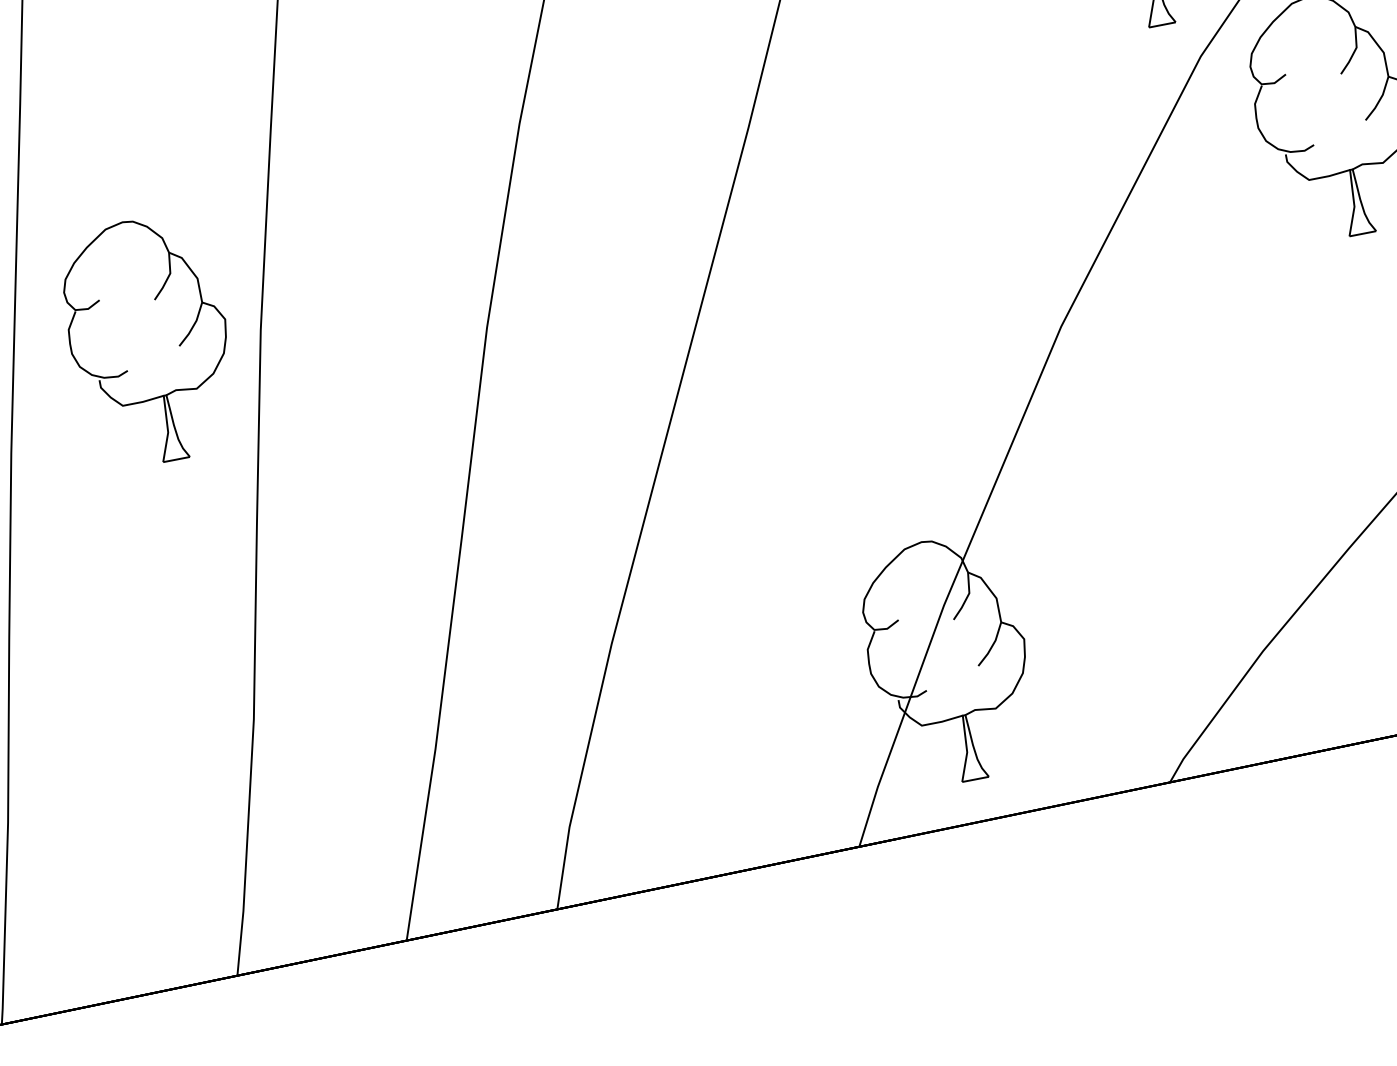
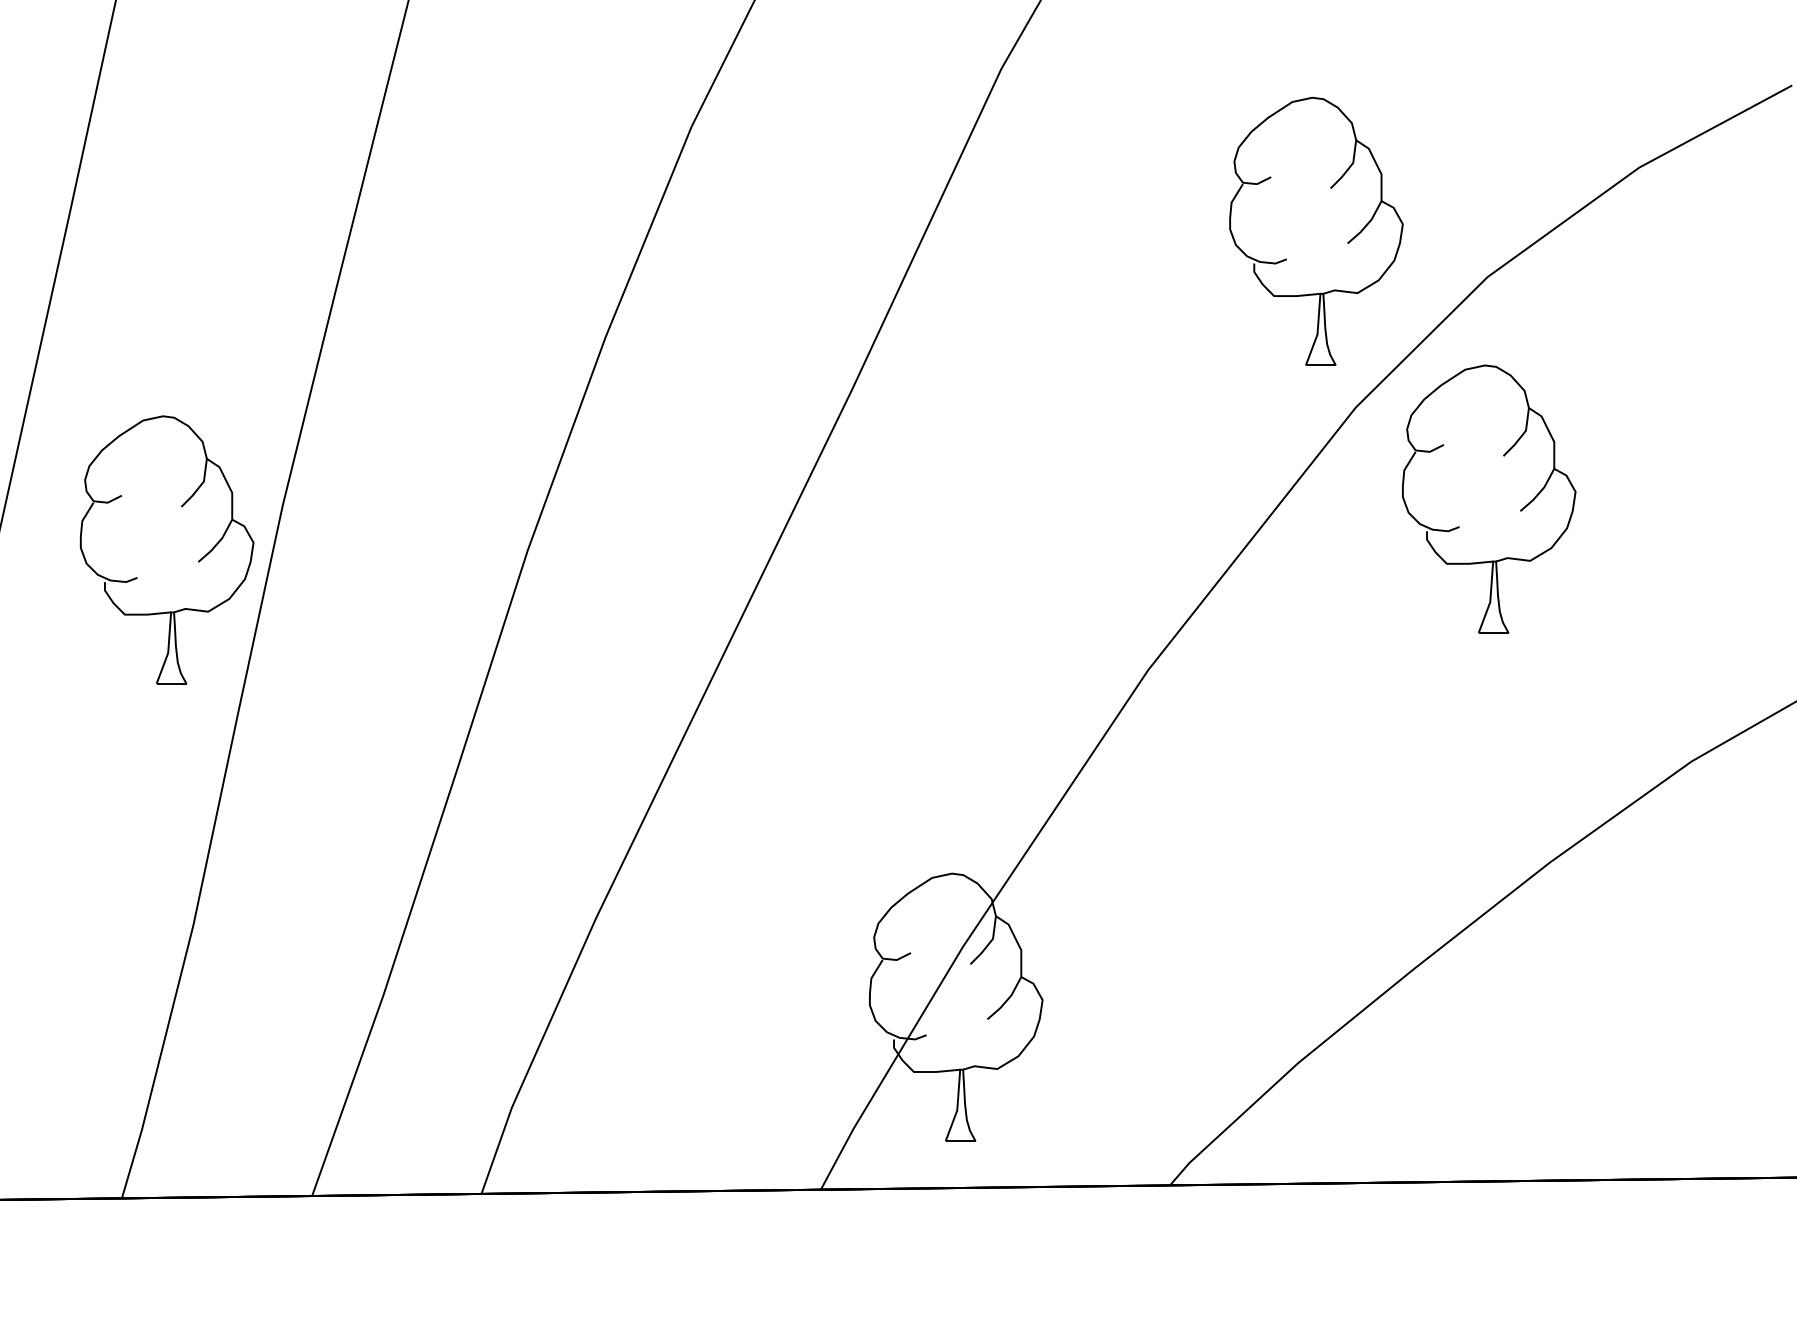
part: (179, 344) -> (198, 560), moved

